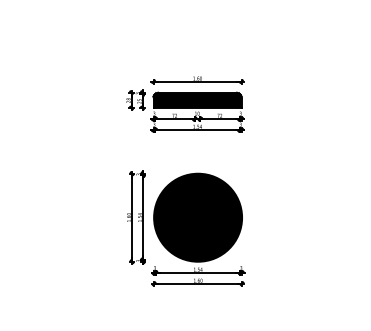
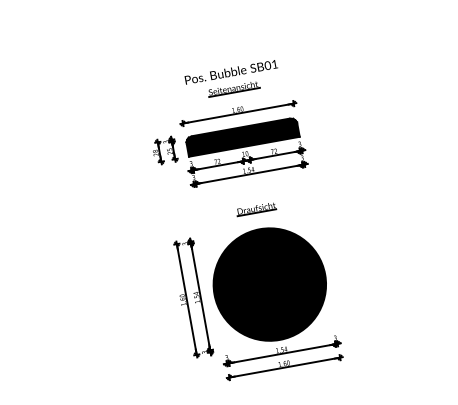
part: (197, 55) -> (232, 80), added
part: (197, 157) -> (255, 208), added

